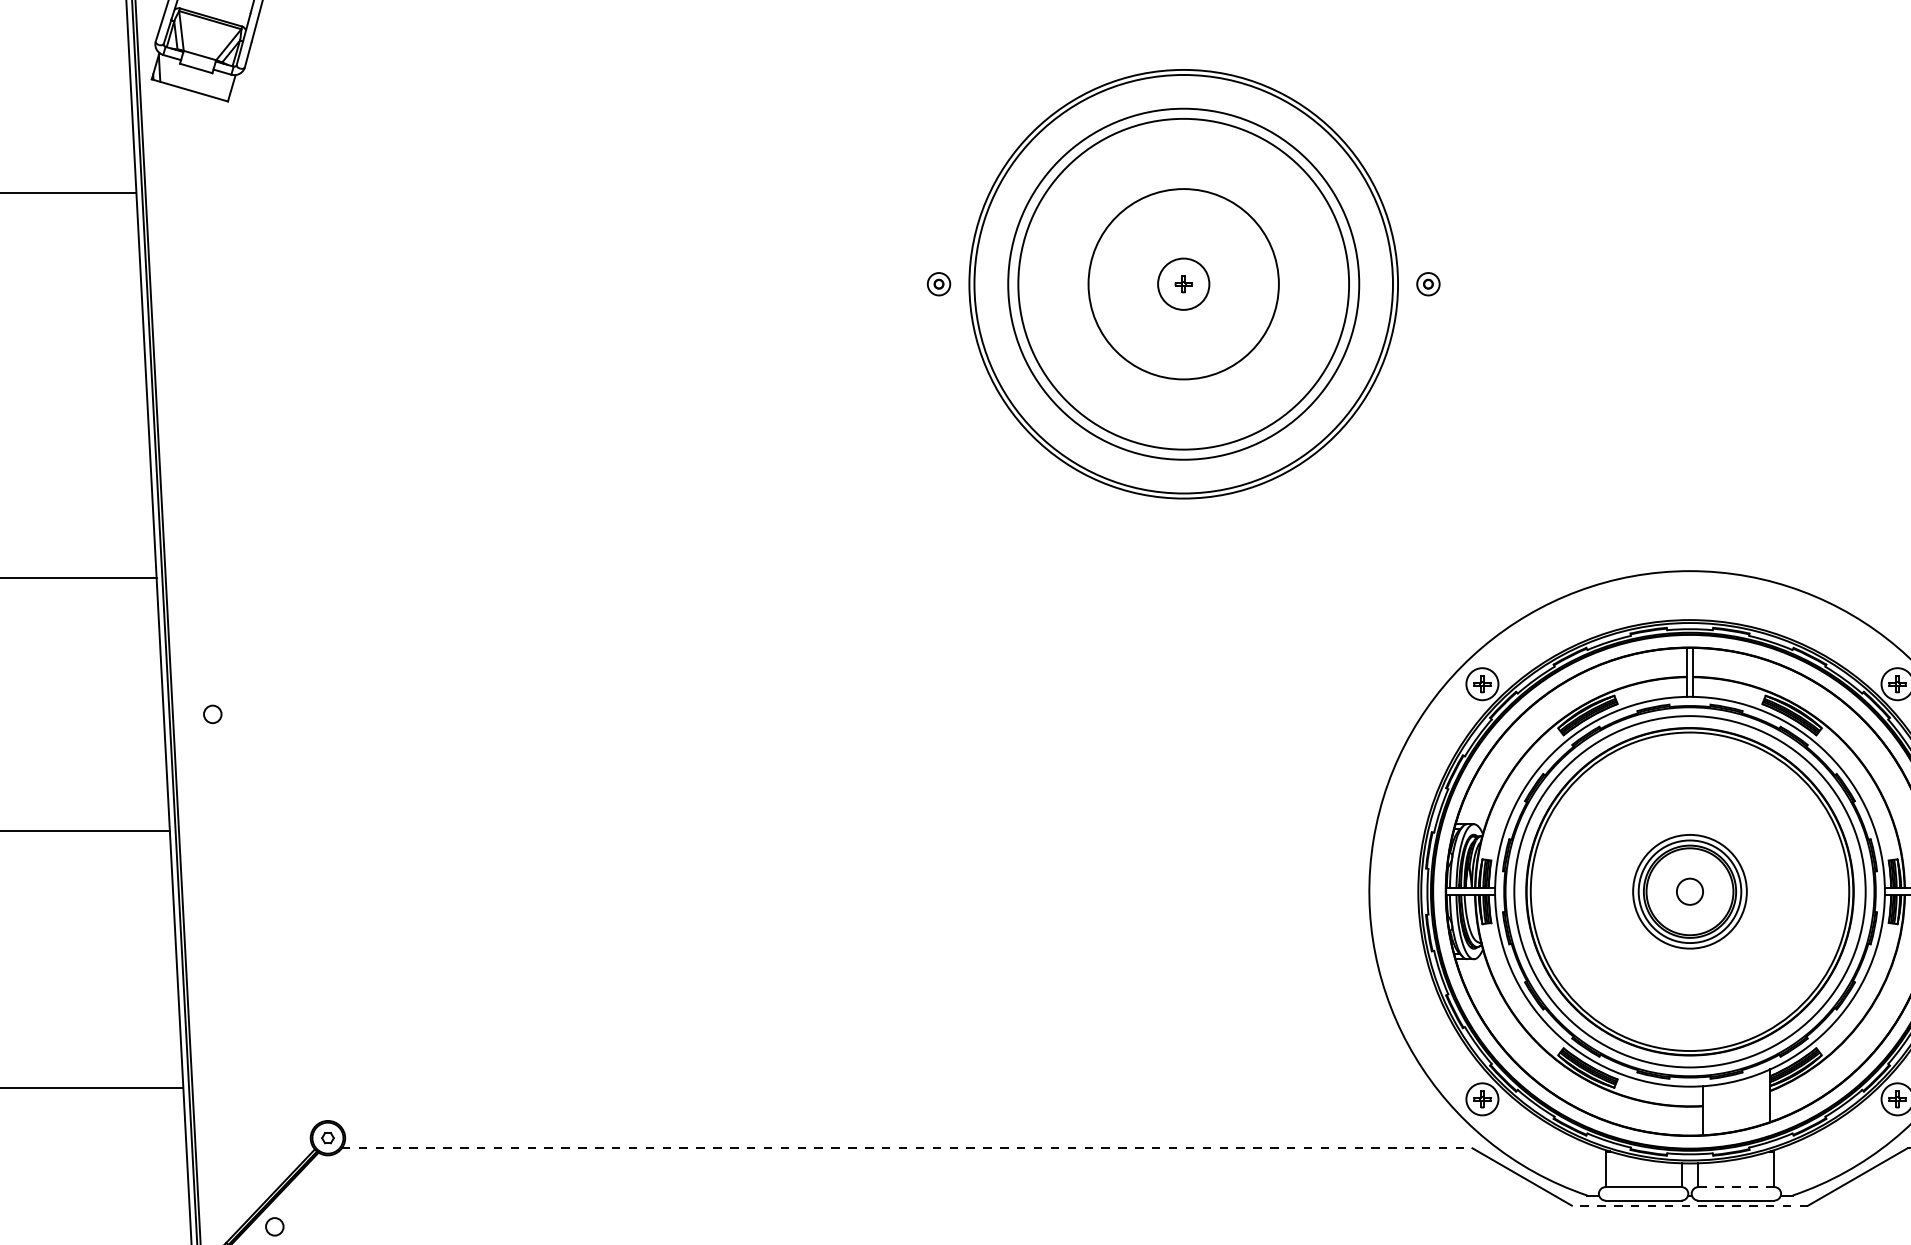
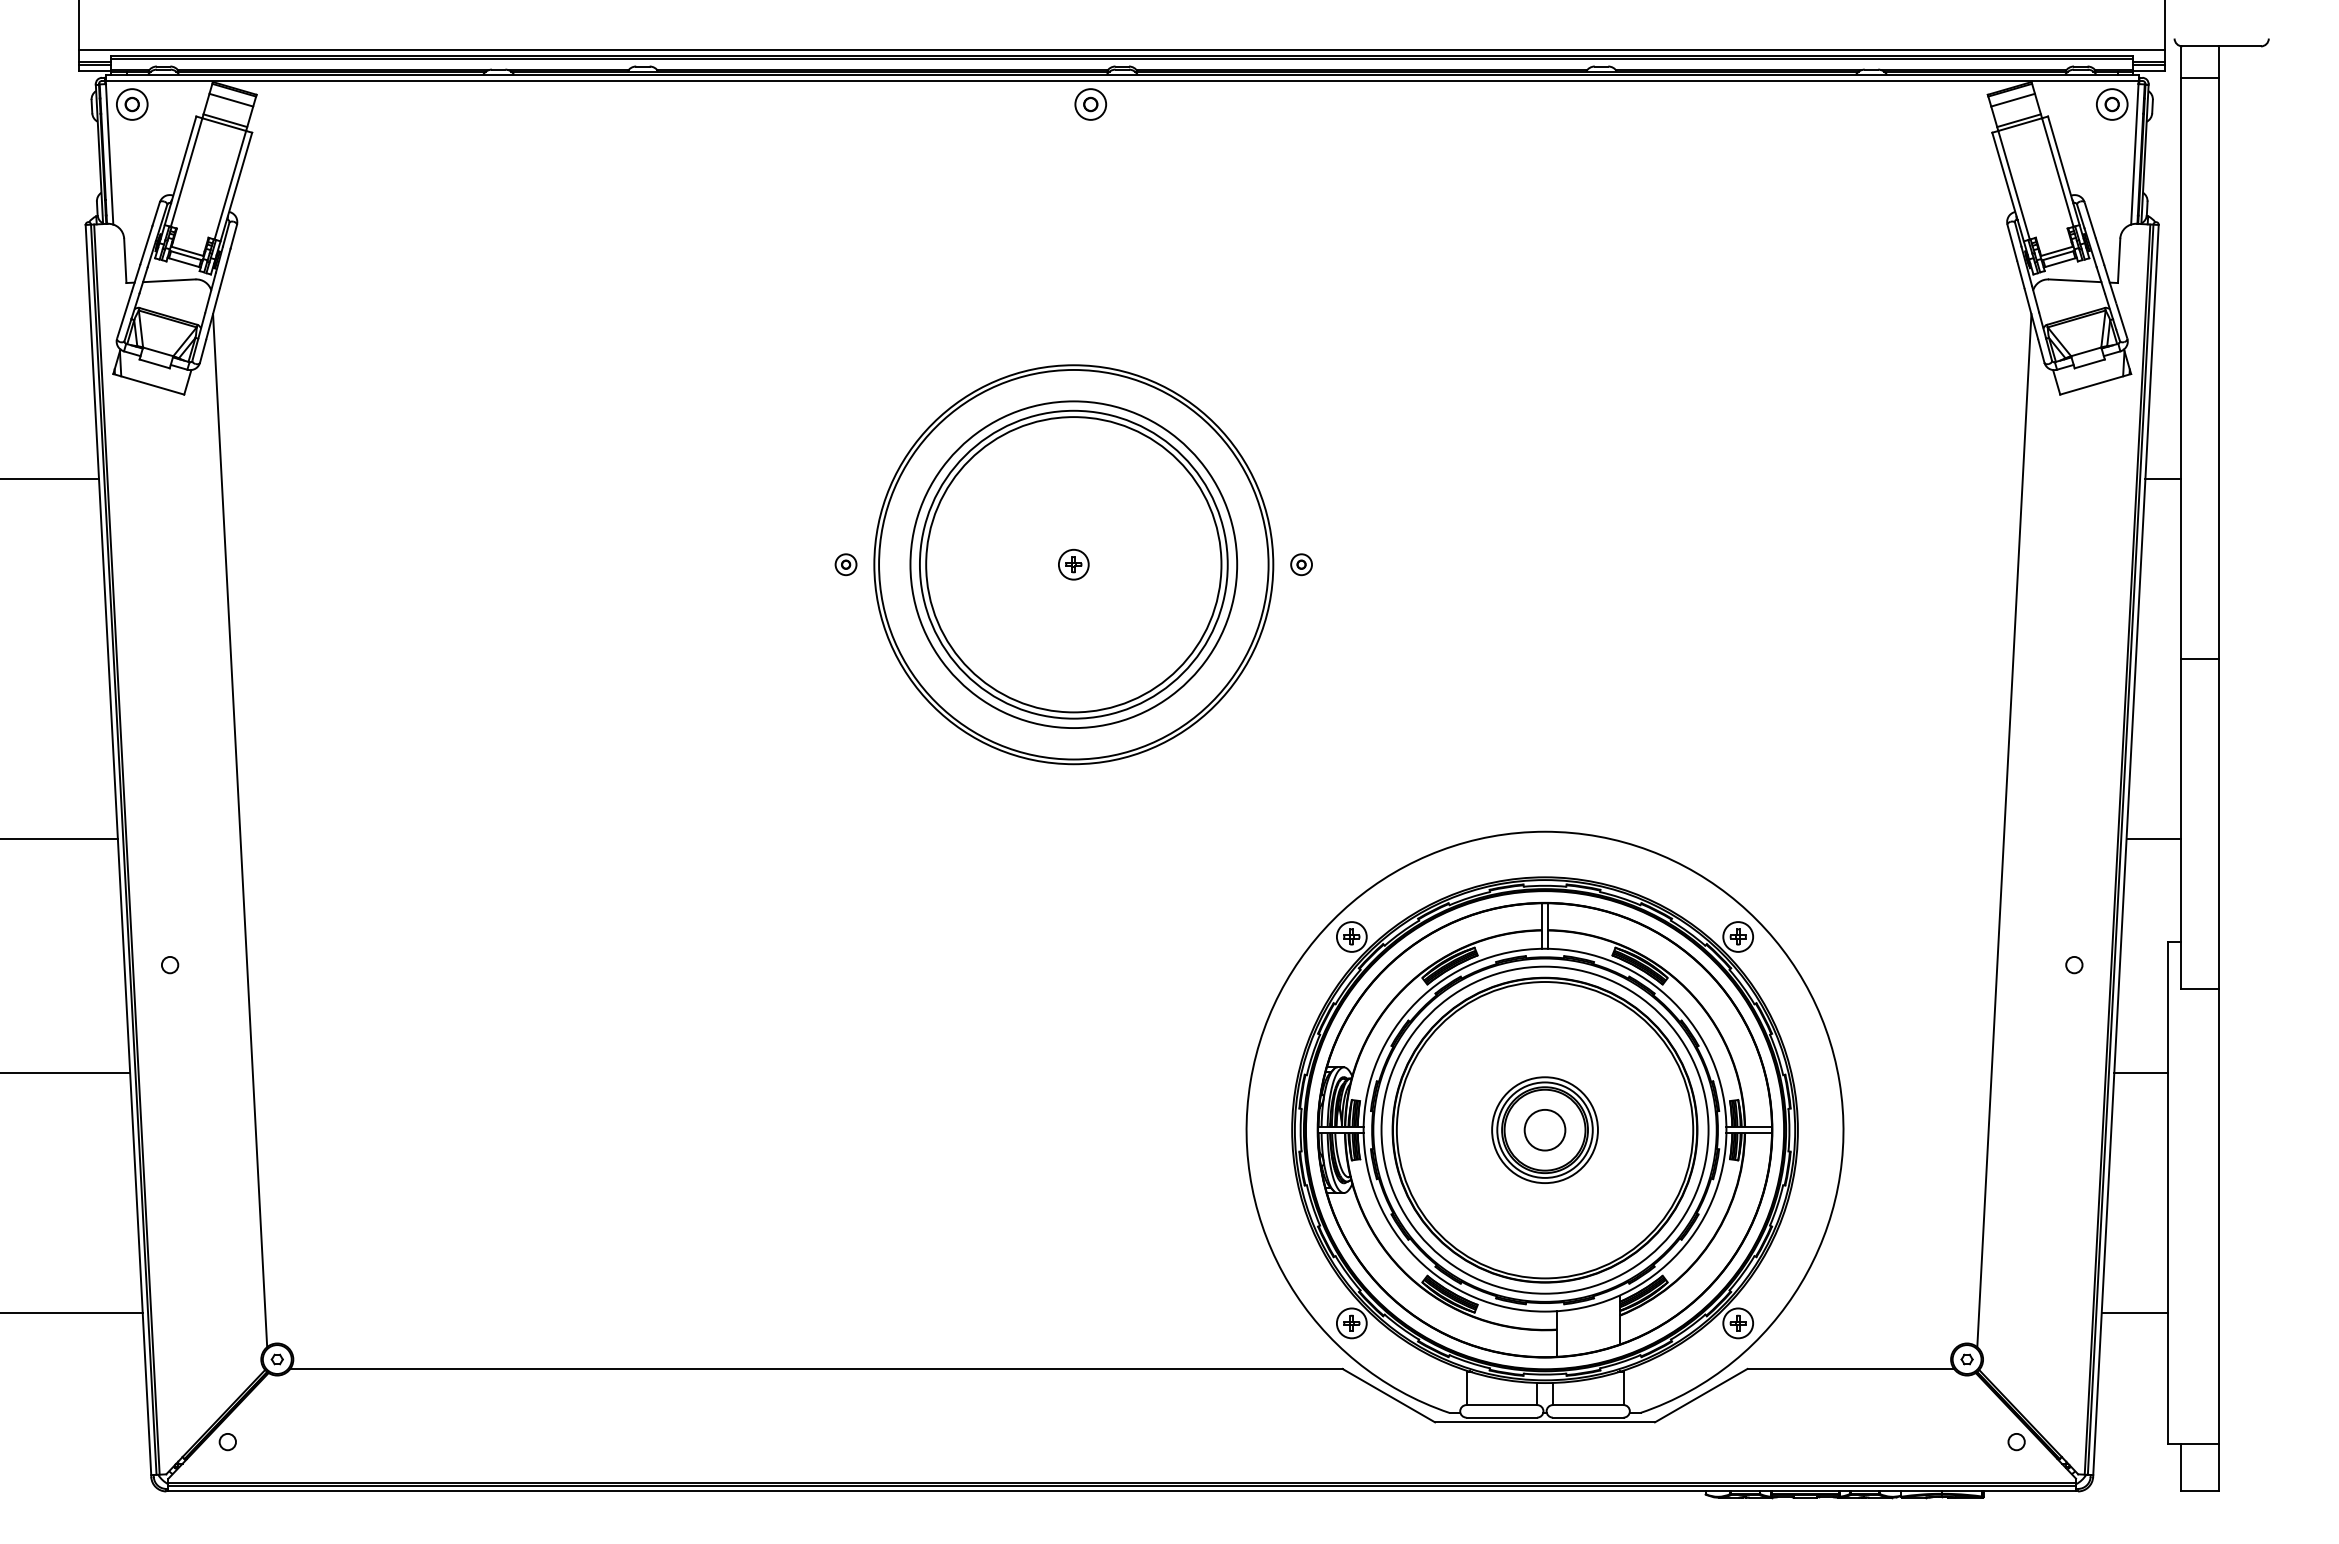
circle: (1183, 283) -> (1073, 564), size x0.62
circle: (1183, 283) -> (1073, 564), size x1.67
line: (288, 569) -> (240, 830), added
circle: (1689, 891) -> (1544, 1129), size x1.67
line: (907, 1147) -> (816, 1368), dashed -> solid
line: (1735, 1187) -> (1587, 1405), dashed -> solid
line: (1690, 1205) -> (1545, 1422), dashed -> solid

